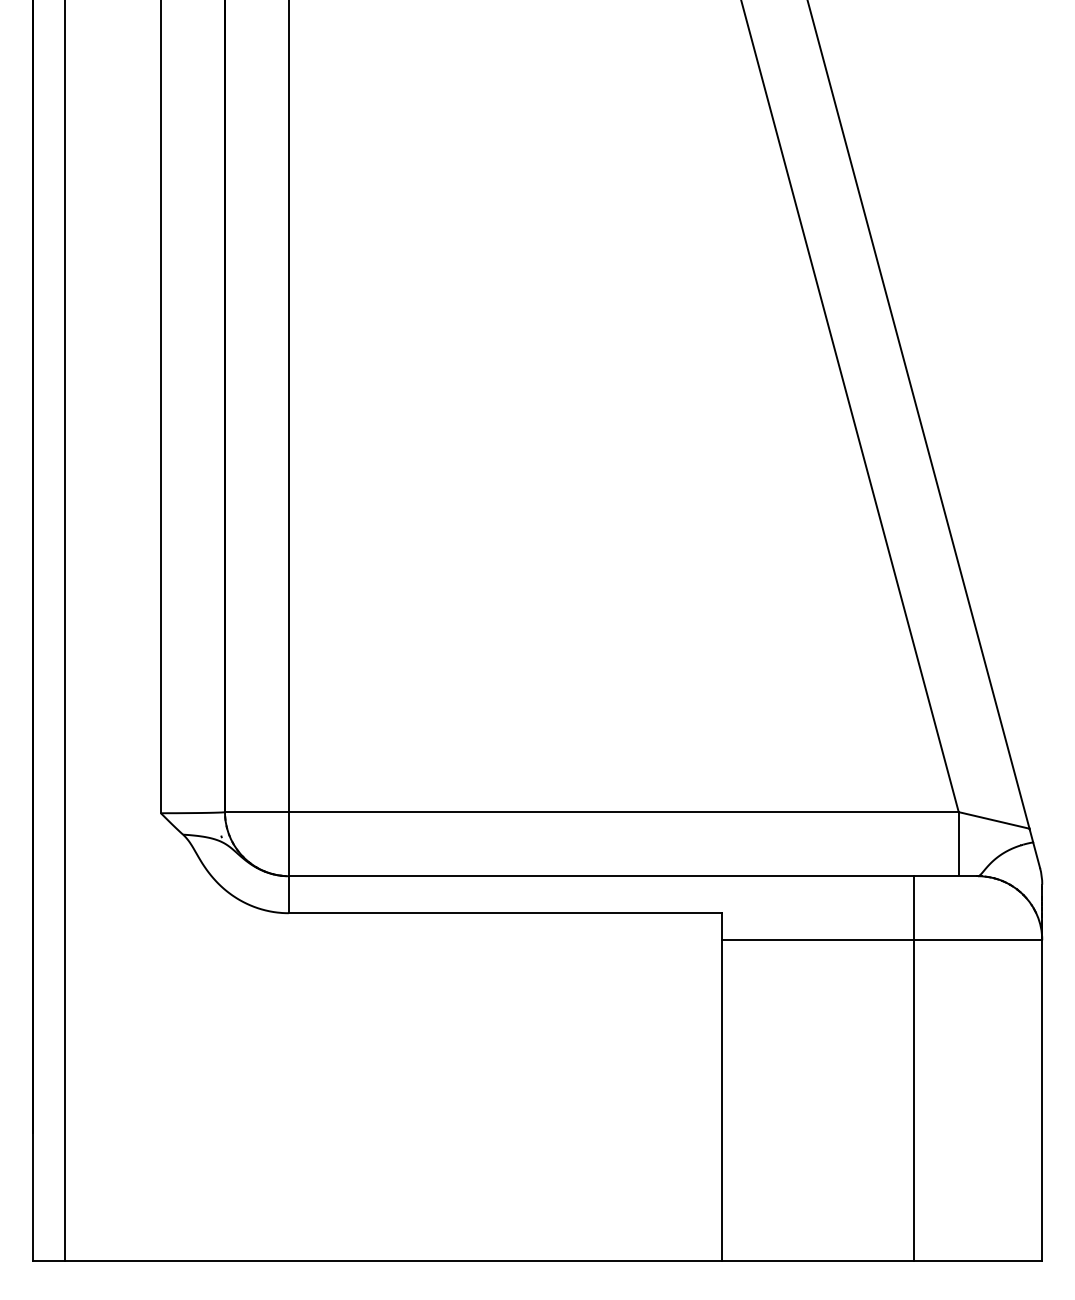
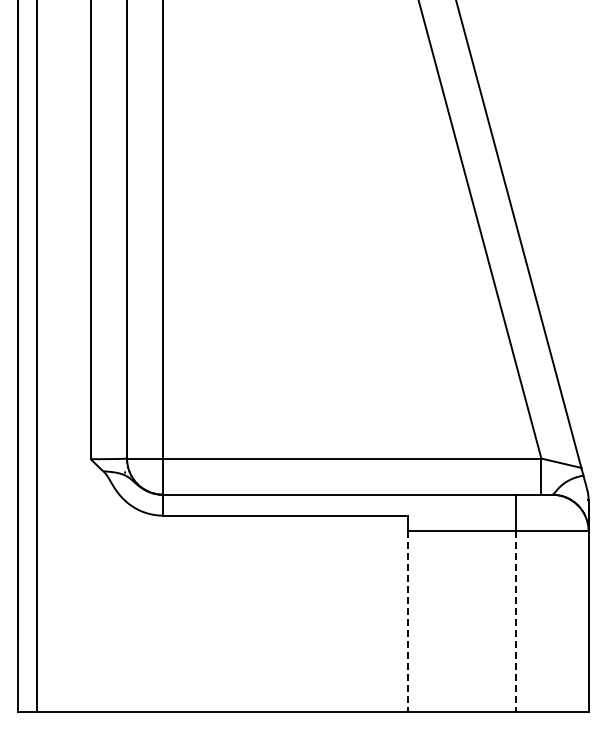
line: (721, 1100) -> (407, 621), solid -> dashed
line: (914, 1100) -> (516, 621), solid -> dashed

